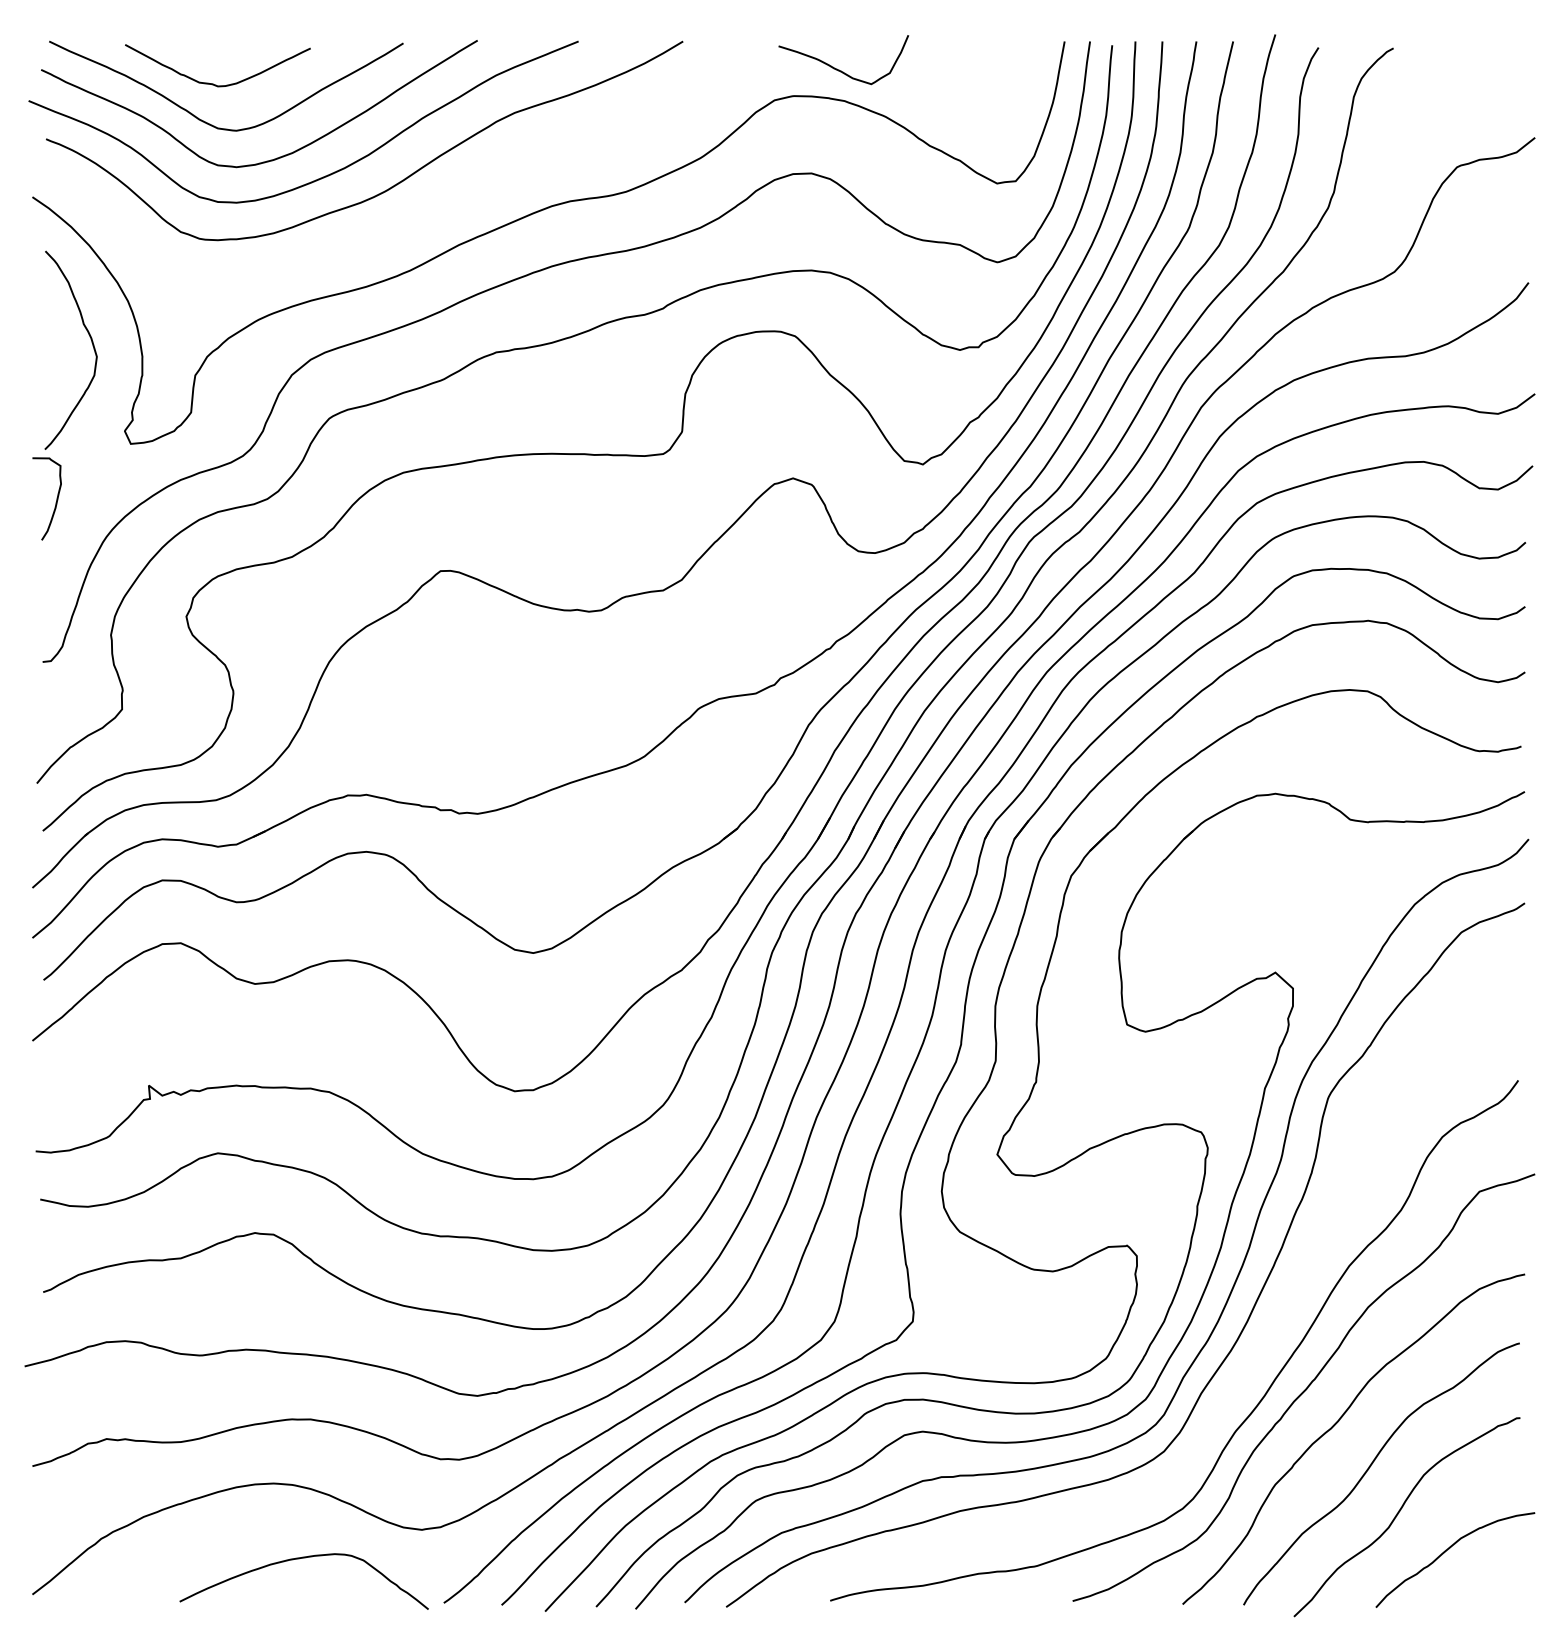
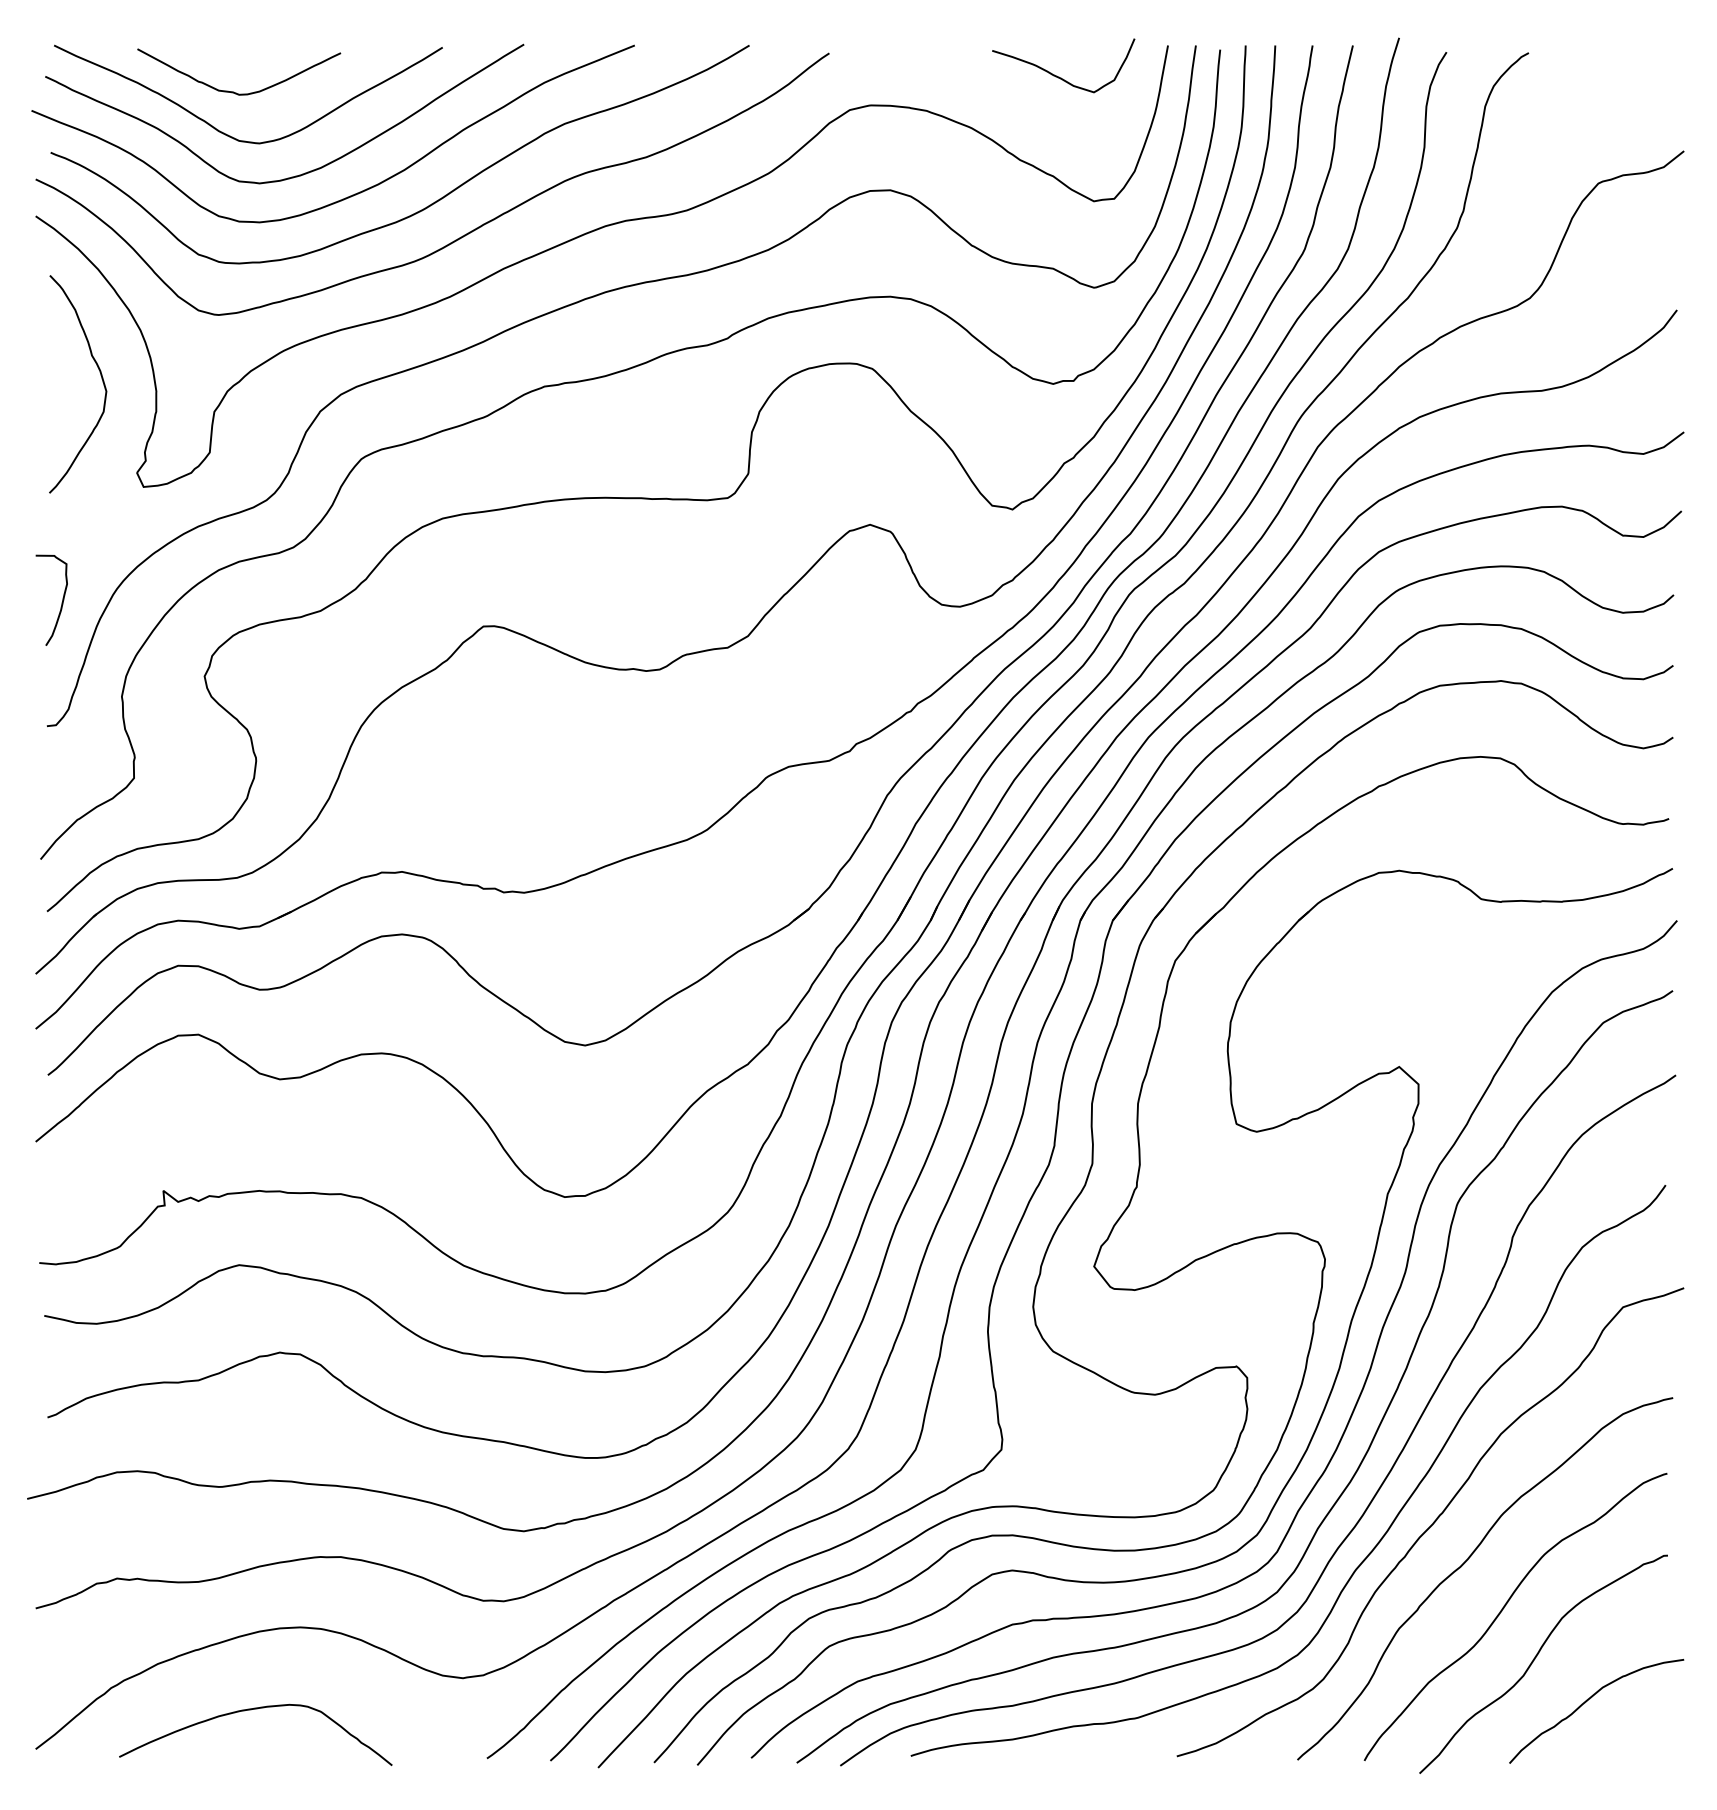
curve: (839, 69) -> (1059, 76), moved
curve: (421, 214) -> (462, 235), added
curve: (55, 500) -> (61, 602), moved
curve: (1255, 1357) -> (1377, 1489), added
curve: (300, 1559) -> (251, 1710), moved

